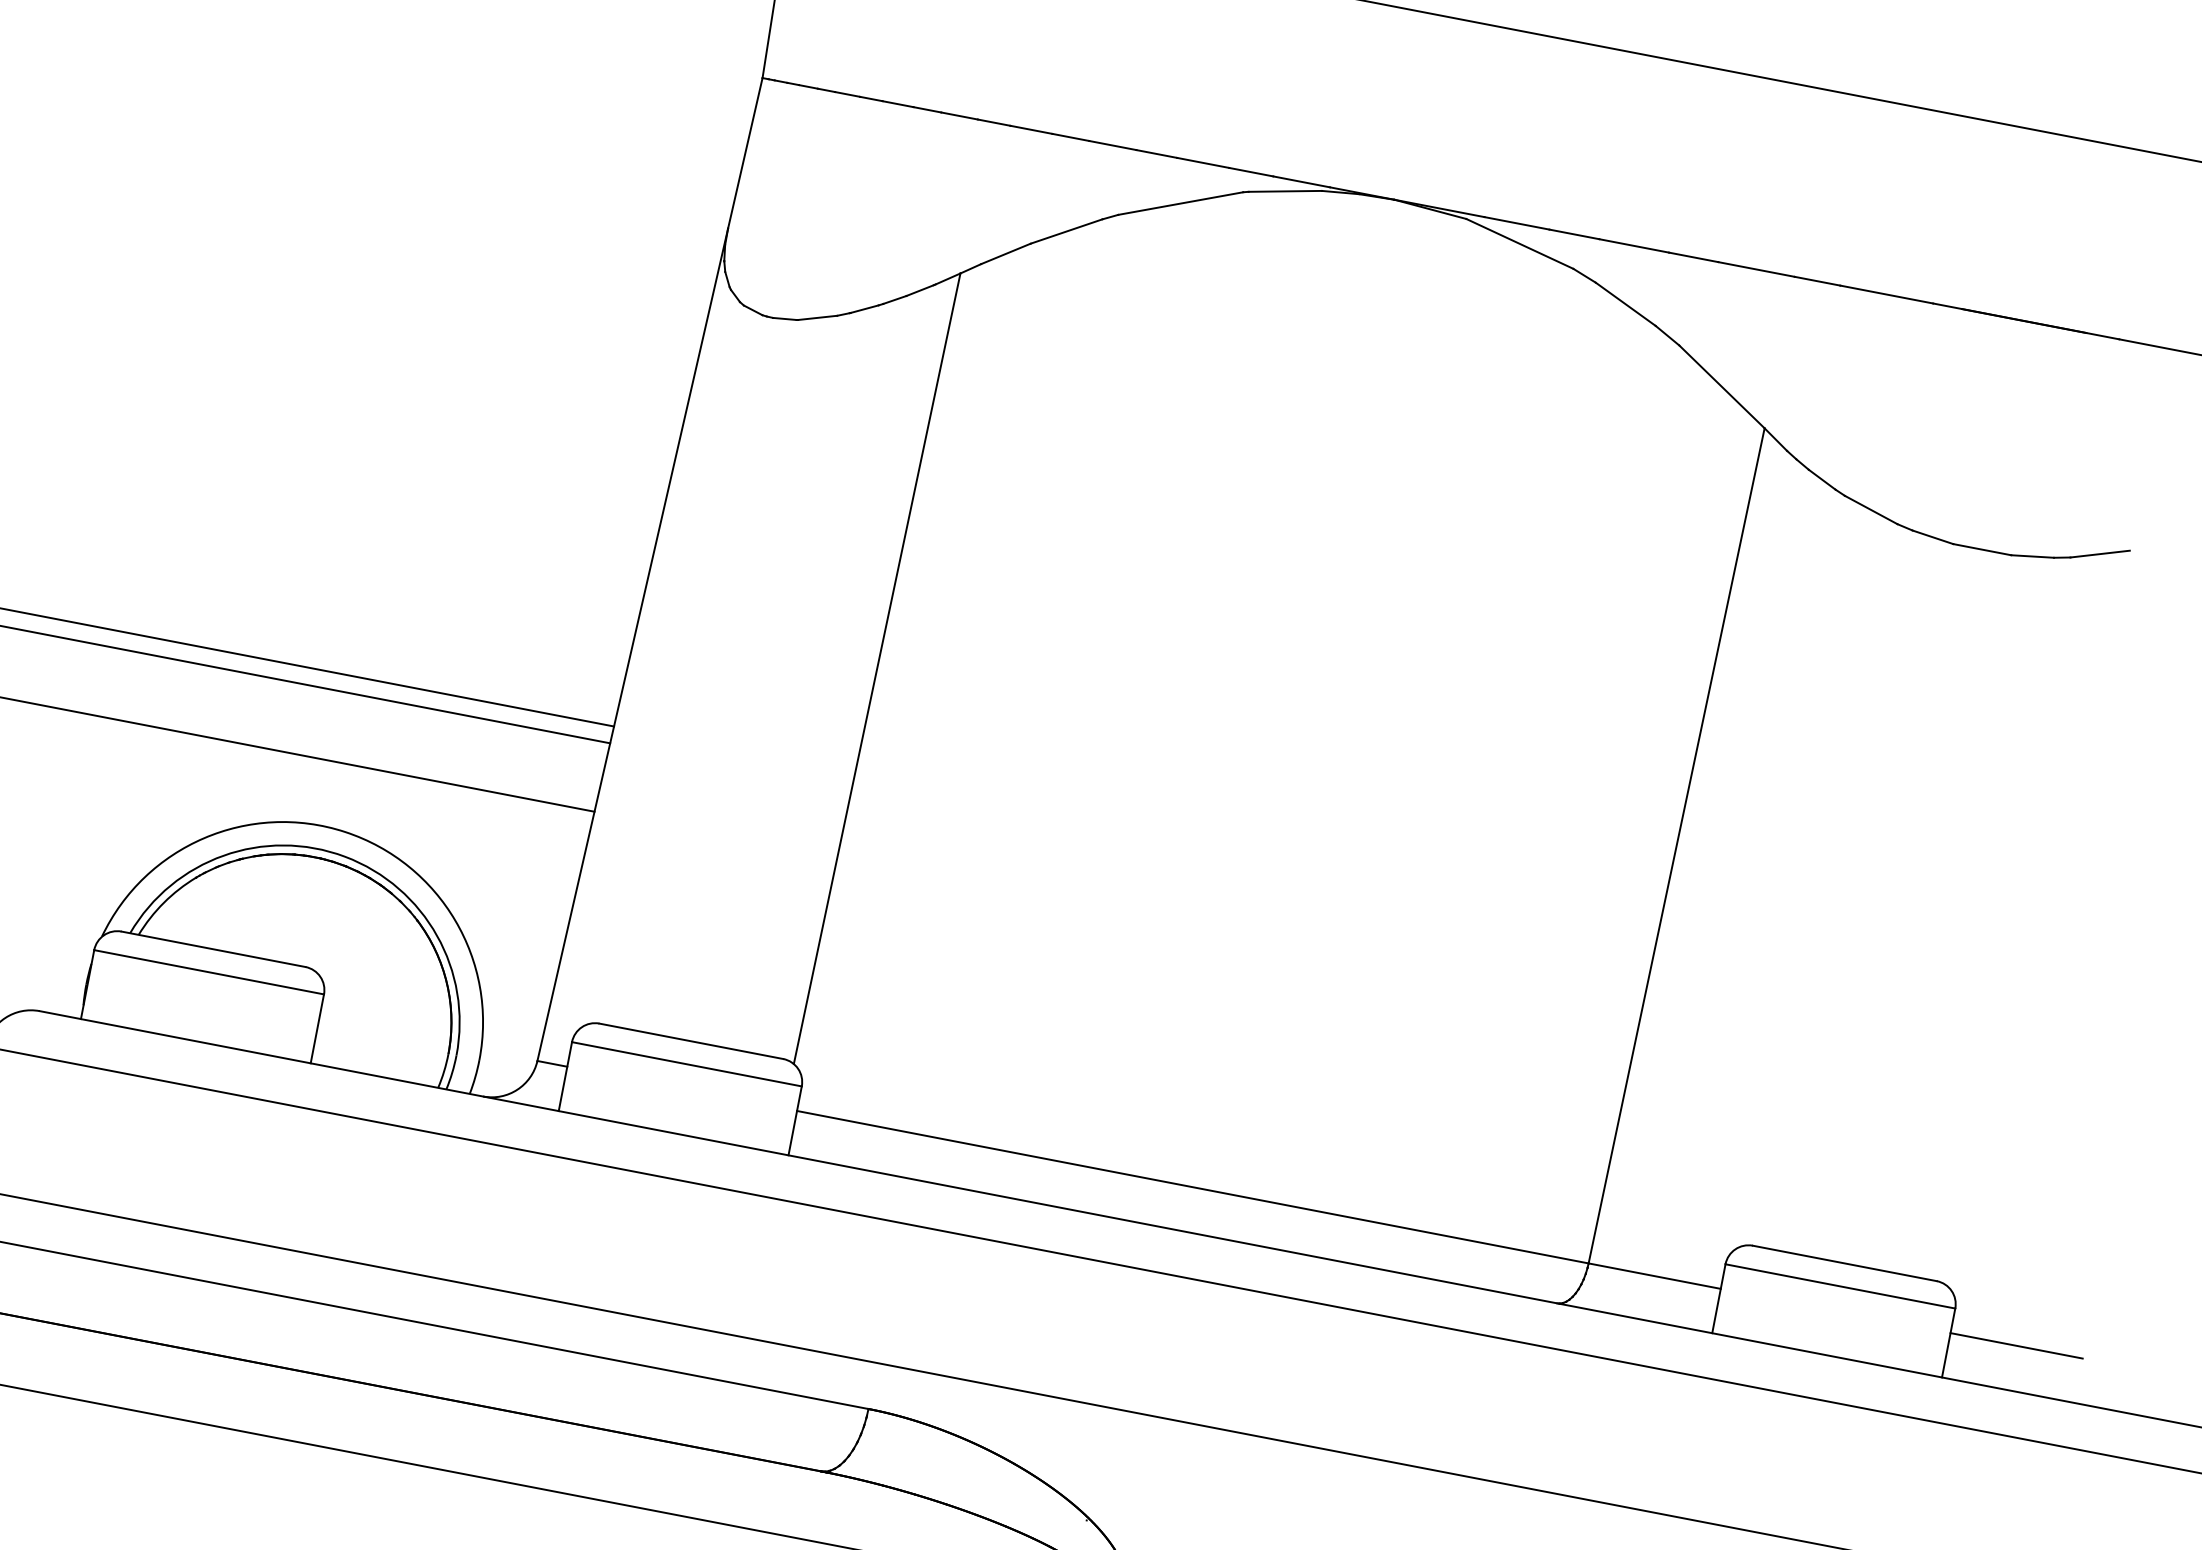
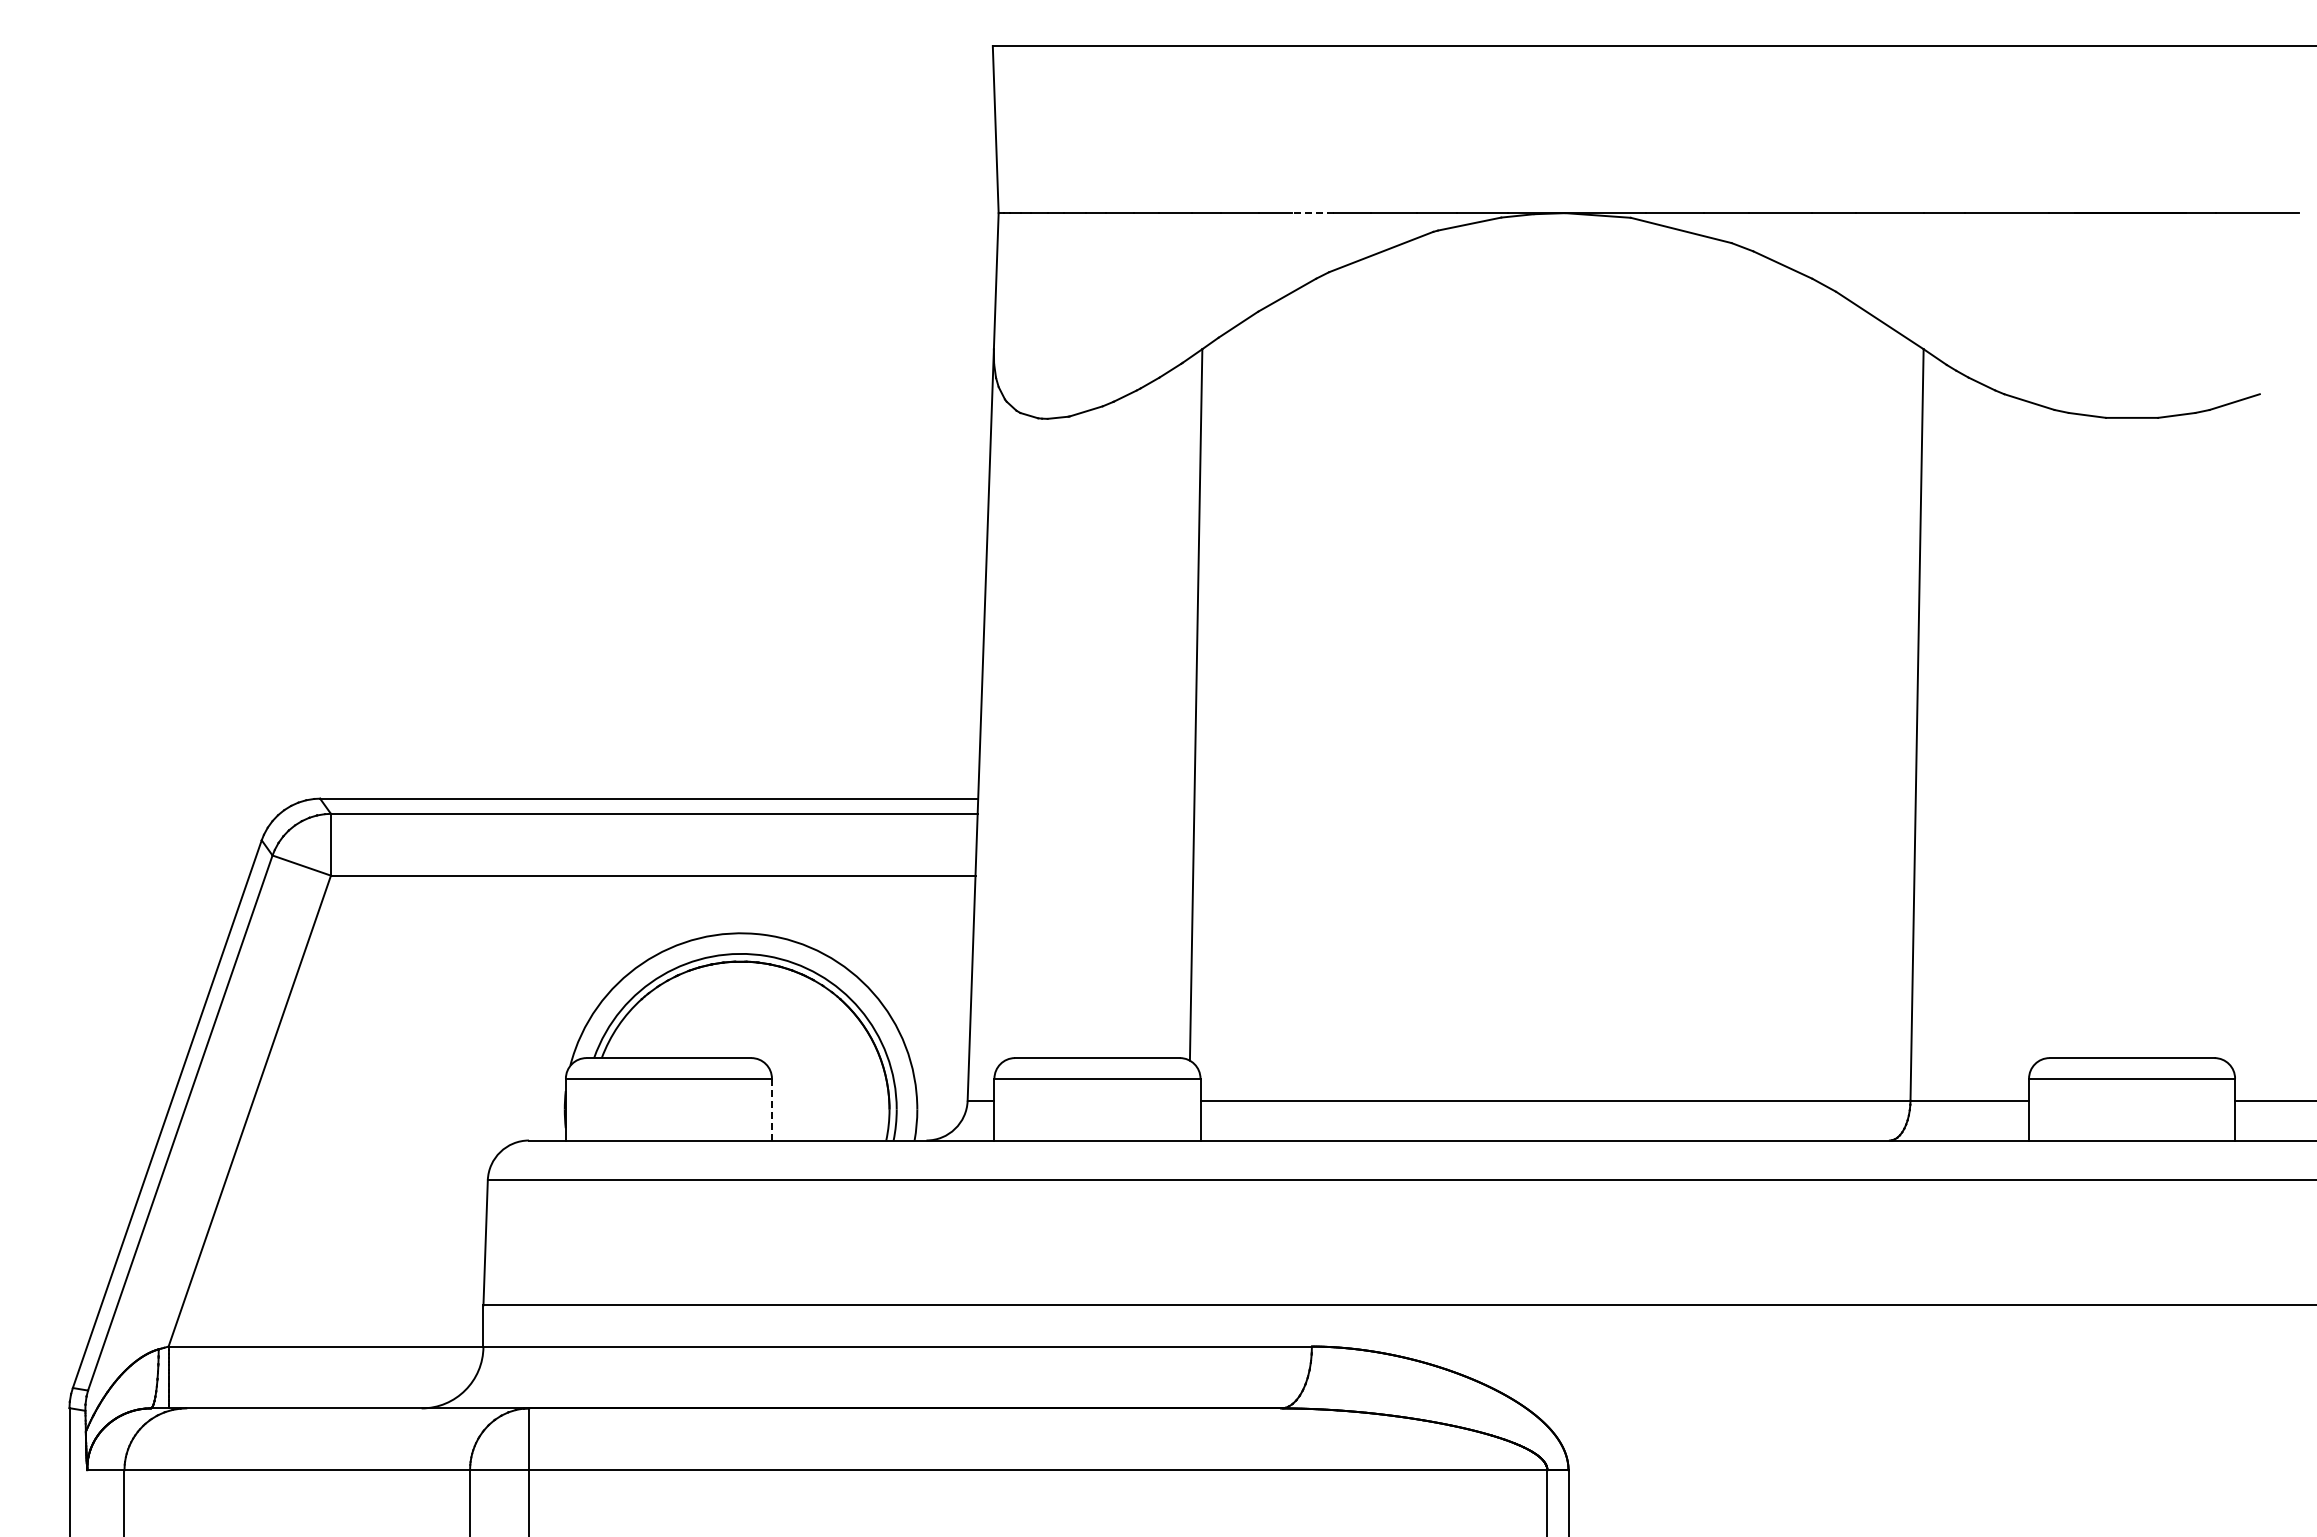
line: (1112, 145) -> (1312, 213), solid -> dashed
line: (316, 1028) -> (771, 1109), solid -> dashed

